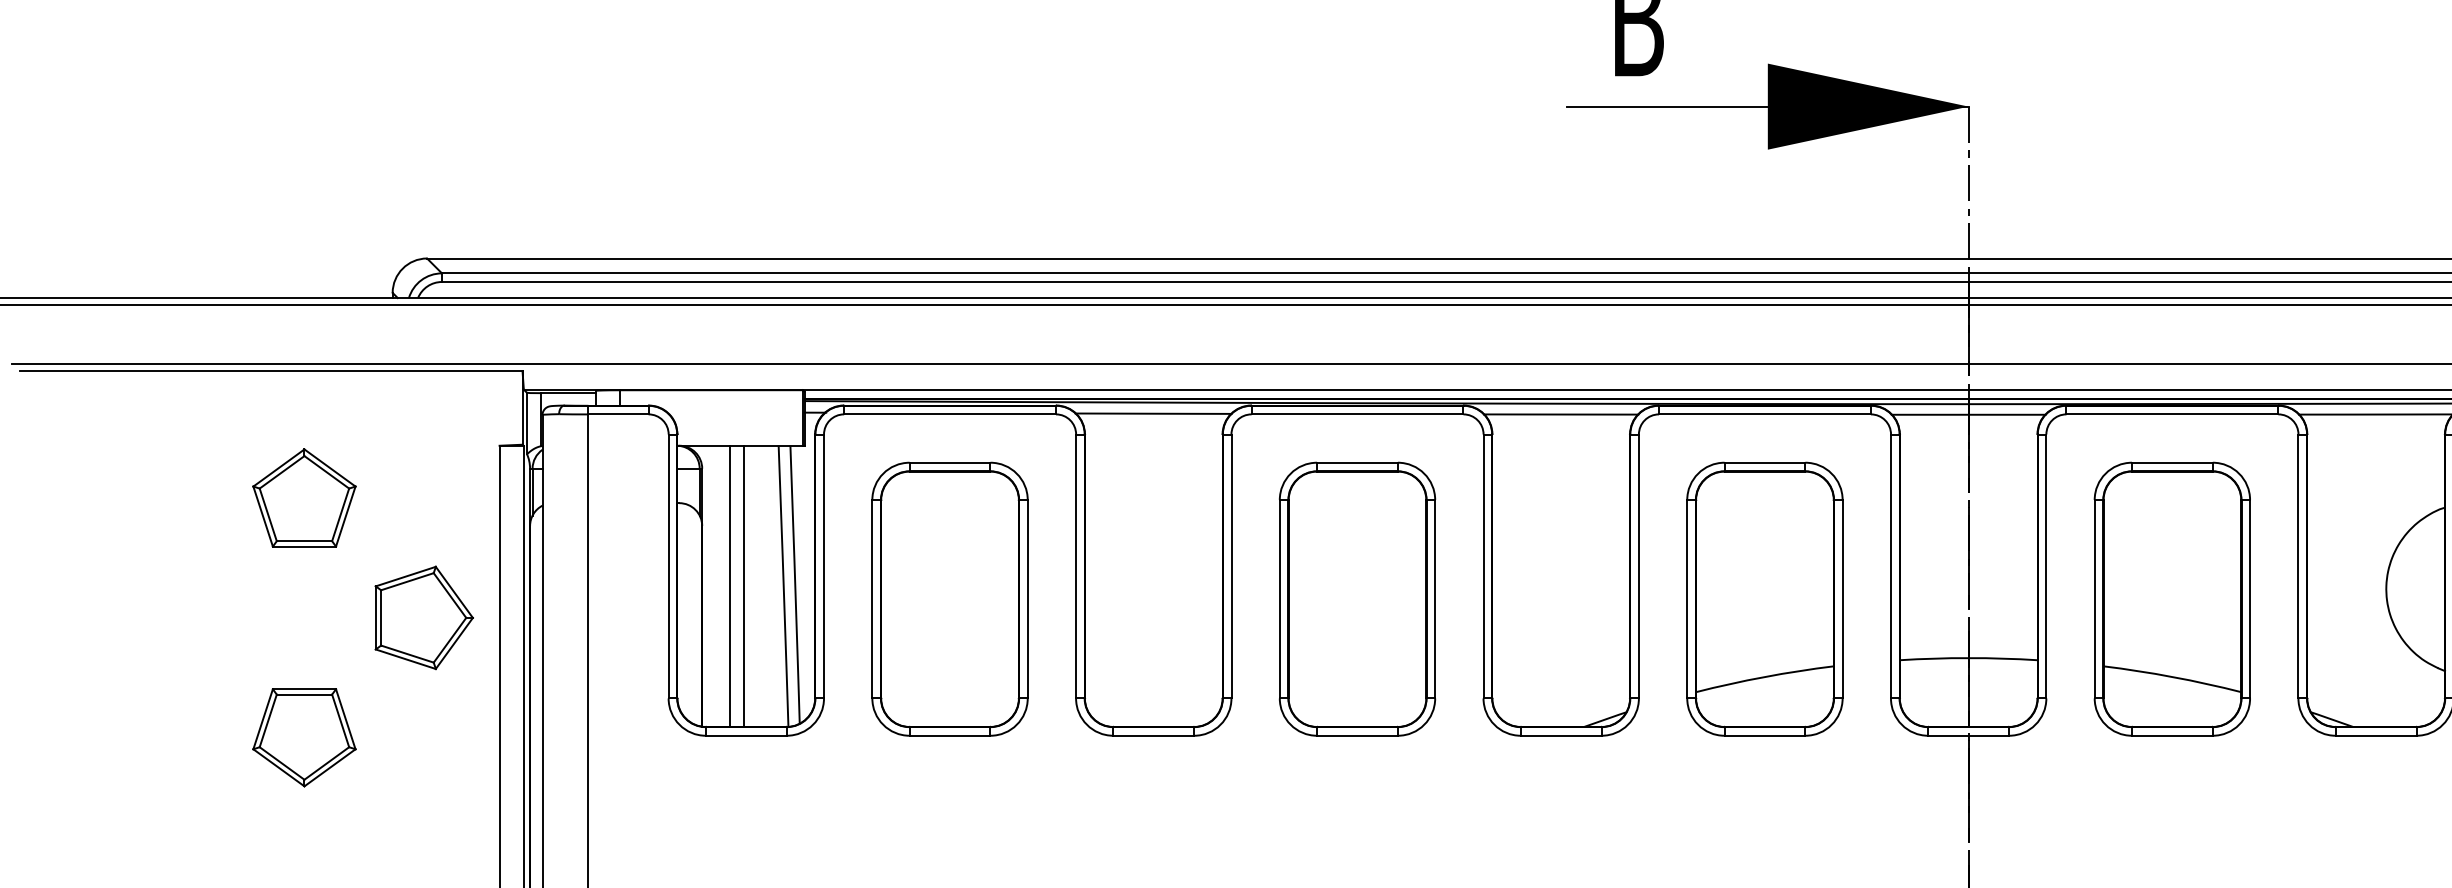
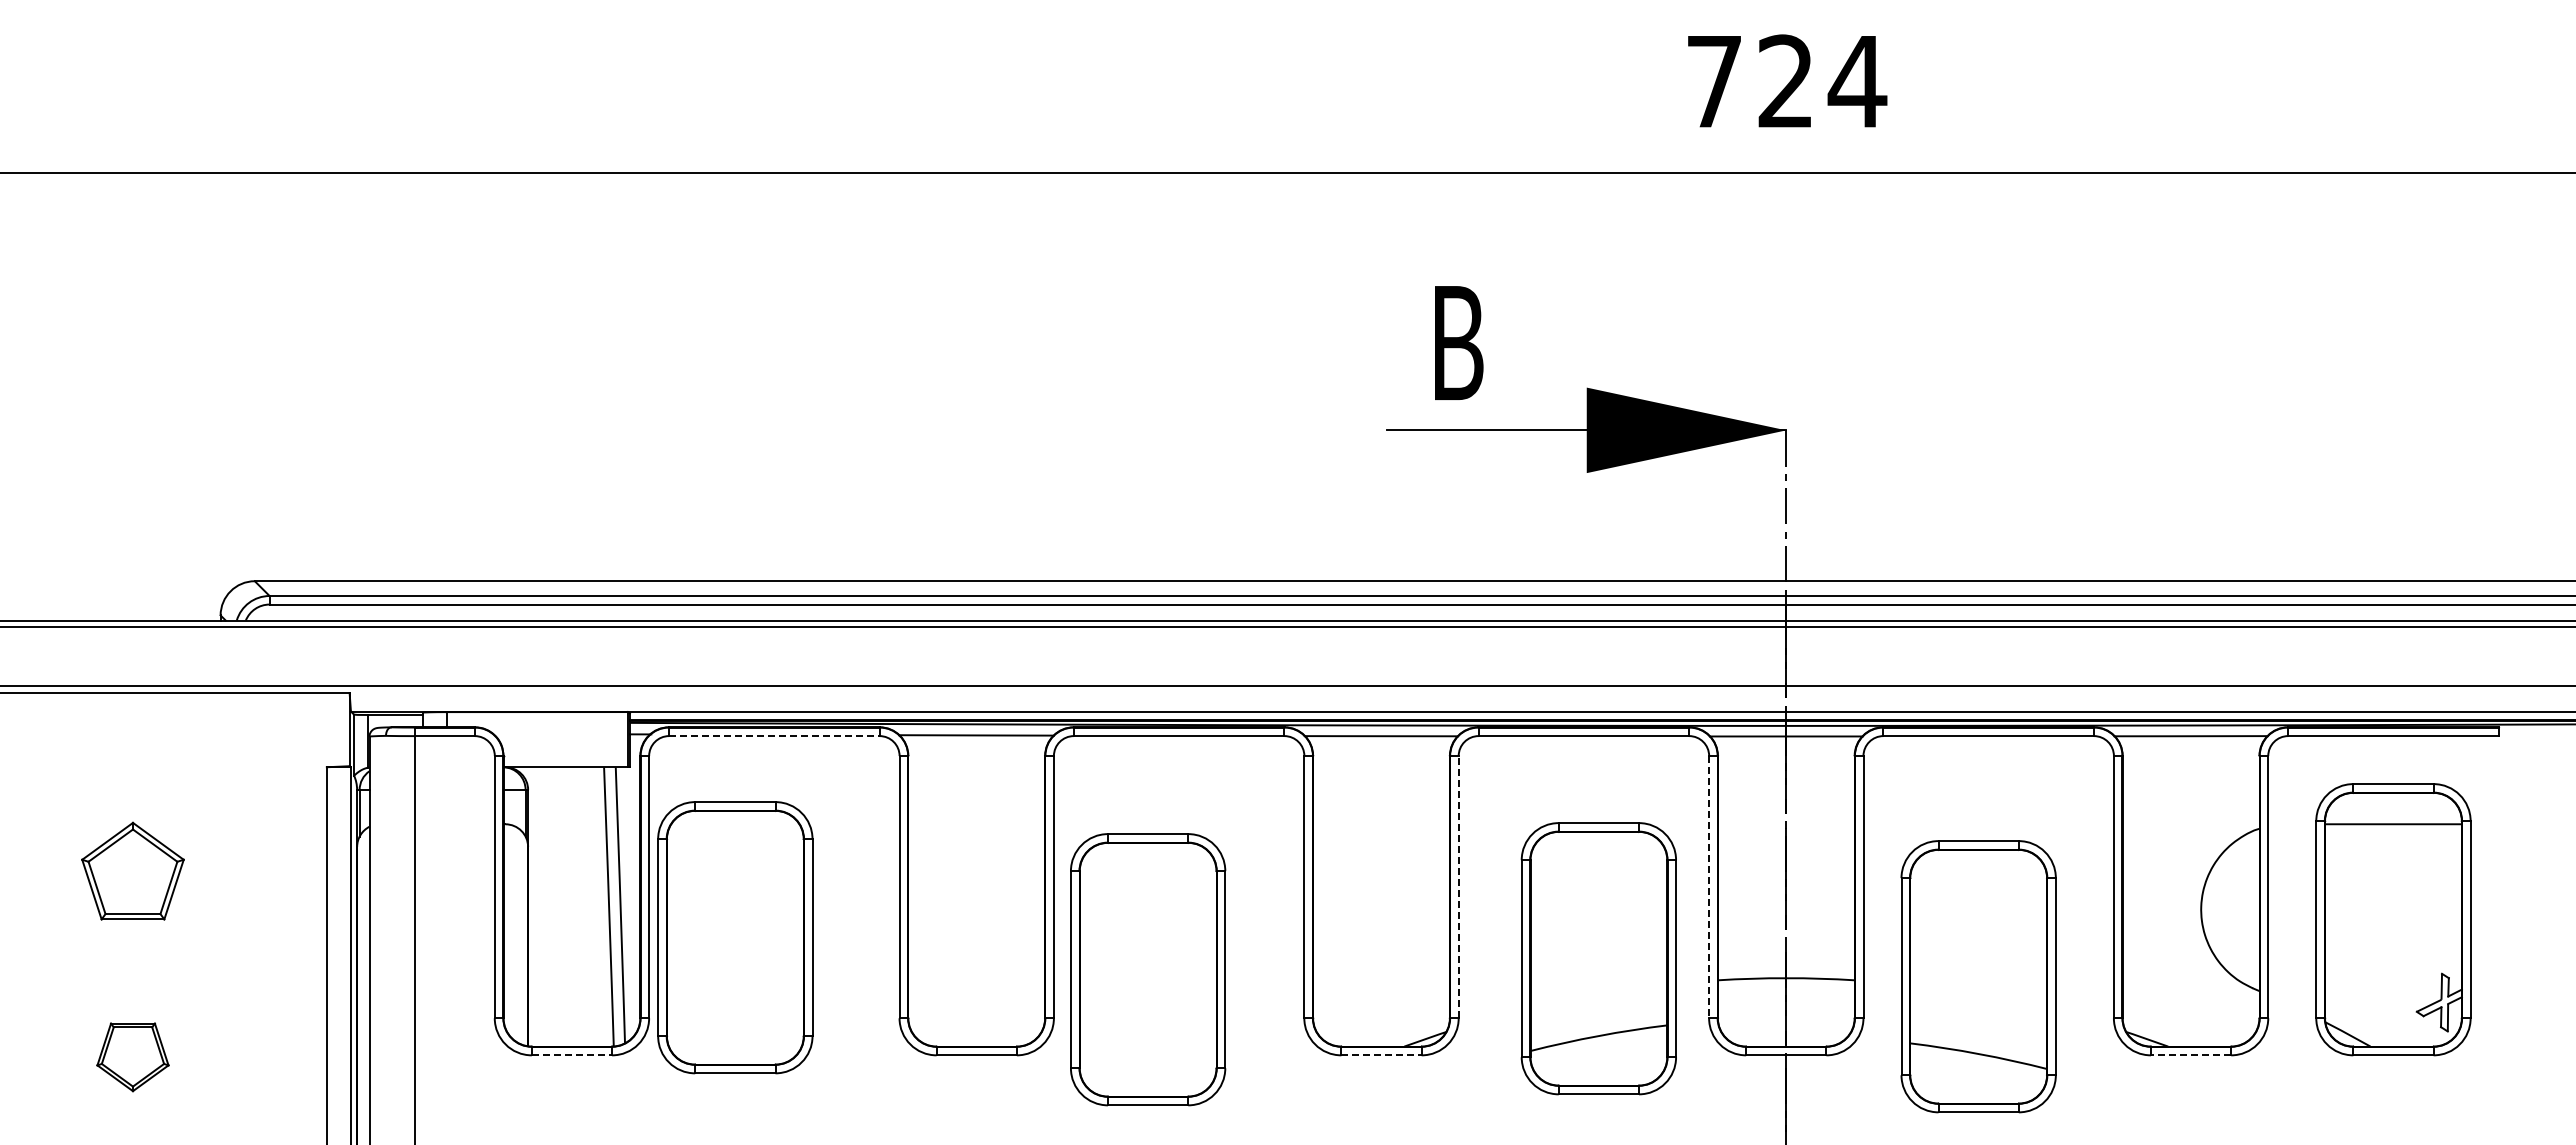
line: (950, 414) -> (774, 736), solid -> dashed
part: (303, 497) -> (132, 870), moved
line: (1638, 565) -> (1458, 886), solid -> dashed
line: (1891, 566) -> (1709, 887), solid -> dashed
line: (730, 585) -> (556, 906), removed
line: (744, 585) -> (570, 906), removed
part: (950, 599) -> (735, 937), moved
part: (1357, 599) -> (1148, 969), moved
part: (1764, 599) -> (1598, 958), moved
part: (2172, 599) -> (1978, 976), moved
part: (423, 618) -> (251, 938), removed
line: (746, 735) -> (572, 1055), solid -> dashed
line: (1562, 735) -> (1382, 1055), solid -> dashed
line: (2375, 735) -> (2190, 1055), solid -> dashed
part: (303, 737) -> (132, 1057), size x0.7

